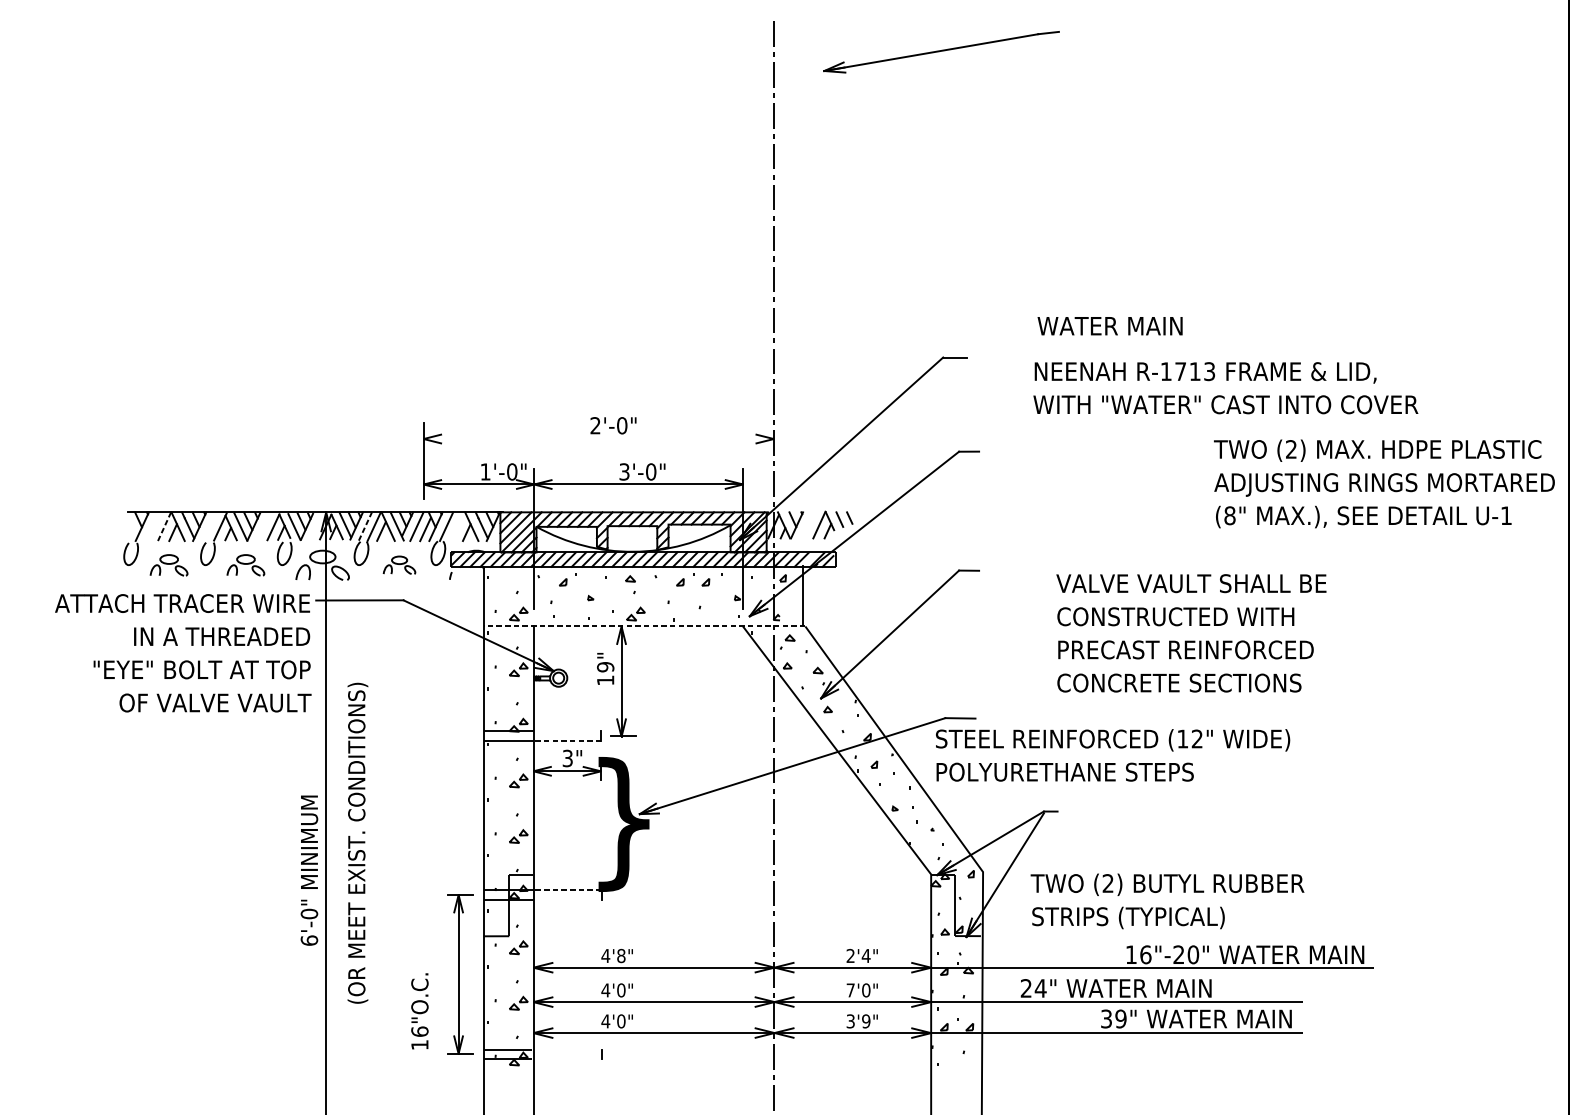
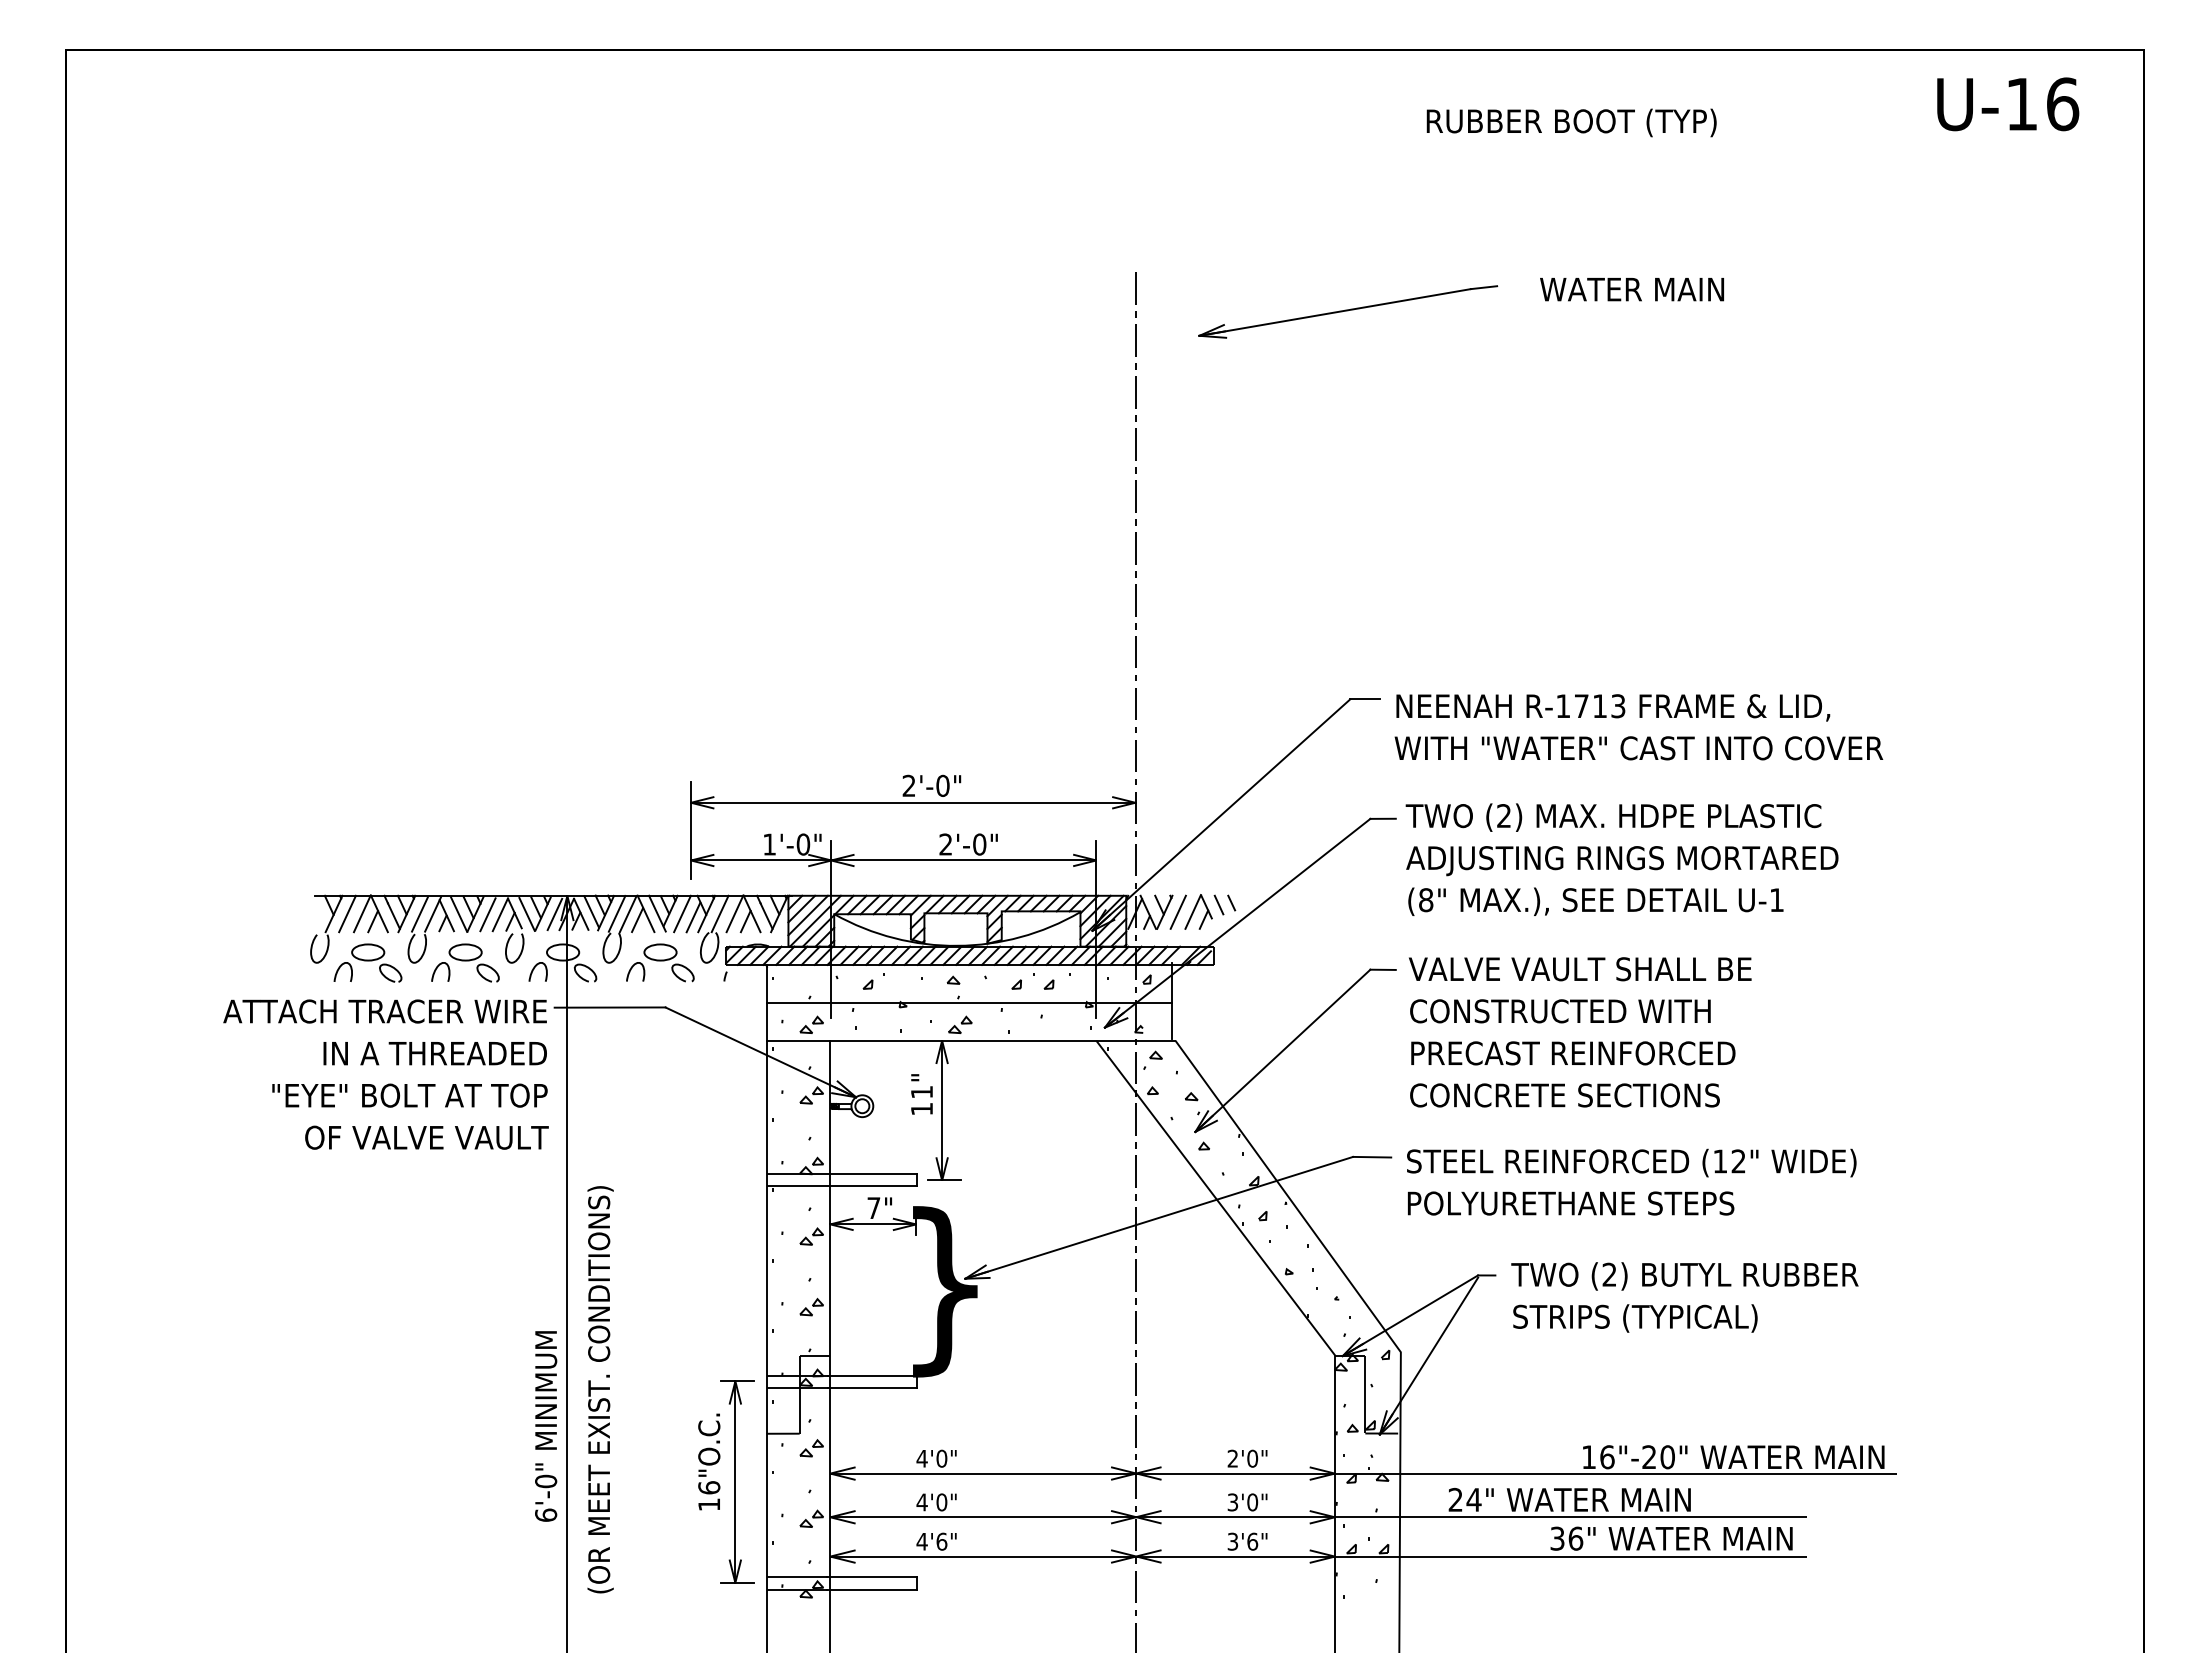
text: (1109, 326) -> (1631, 289), moved
text: (1225, 388) -> (1638, 727), moved
line: (598, 438) -> (913, 802), added
text: (624, 471) -> (945, 844), 3'-0" -> 2'-0"
text: (1383, 483) -> (1621, 859), moved
line: (807, 524) -> (1177, 911), added
line: (152, 526) -> (347, 913), added
line: (164, 526) -> (362, 913), dashed -> solid
line: (365, 526) -> (617, 913), dashed -> solid
line: (457, 526) -> (734, 913), added
line: (209, 527) -> (419, 914), added
line: (263, 527) -> (487, 914), added
line: (316, 527) -> (554, 914), added
part: (168, 564) -> (367, 962), size x1.43
part: (245, 564) -> (465, 962), size x1.43
part: (399, 564) -> (660, 962), size x1.67
line: (643, 596) -> (969, 1002), added
line: (643, 626) -> (970, 1040), dashed -> solid
text: (1191, 633) -> (1580, 1032), moved
text: (605, 666) -> (921, 1091), 19" -> 11"
line: (567, 731) -> (873, 1173), added
line: (567, 741) -> (873, 1186), dashed -> solid
text: (1112, 754) -> (1631, 1181), moved
text: (567, 758) -> (873, 1208), 3" -> 7"
text: (357, 843) -> (600, 1389), moved
text: (309, 870) -> (546, 1426), moved
line: (566, 890) -> (872, 1375), dashed -> solid
line: (566, 900) -> (872, 1388), added
text: (1167, 901) -> (1684, 1297), moved
text: (621, 955) -> (941, 1458), 4'8" -> 4'0"
text: (866, 955) -> (1252, 1458), 2'4" -> 2'0"
text: (850, 990) -> (1232, 1502), 7'0" -> 3'0"
text: (420, 1010) -> (709, 1461), moved
text: (1120, 1018) -> (1575, 1538), 39" -> 36"
text: (621, 1021) -> (941, 1541), 4'0" -> 4'6"
text: (866, 1021) -> (1252, 1541), 3'9" -> 3'6"
line: (565, 1049) -> (871, 1577), added
line: (565, 1059) -> (871, 1590), added

